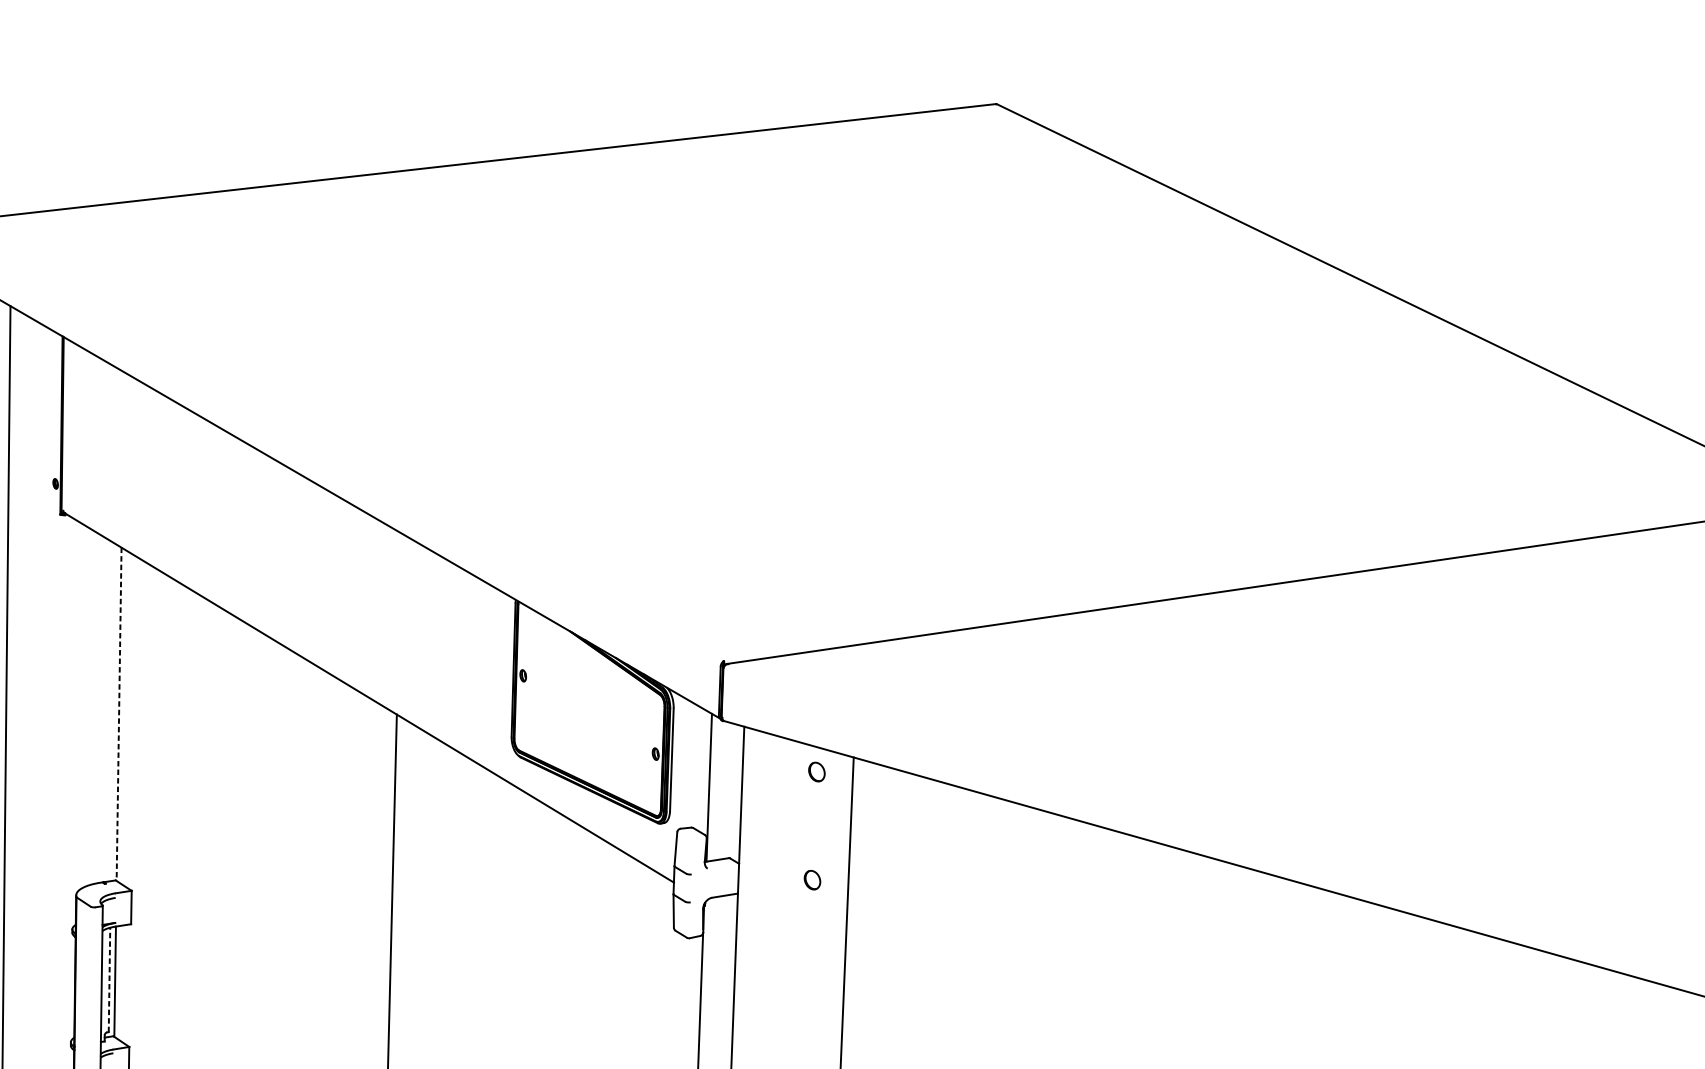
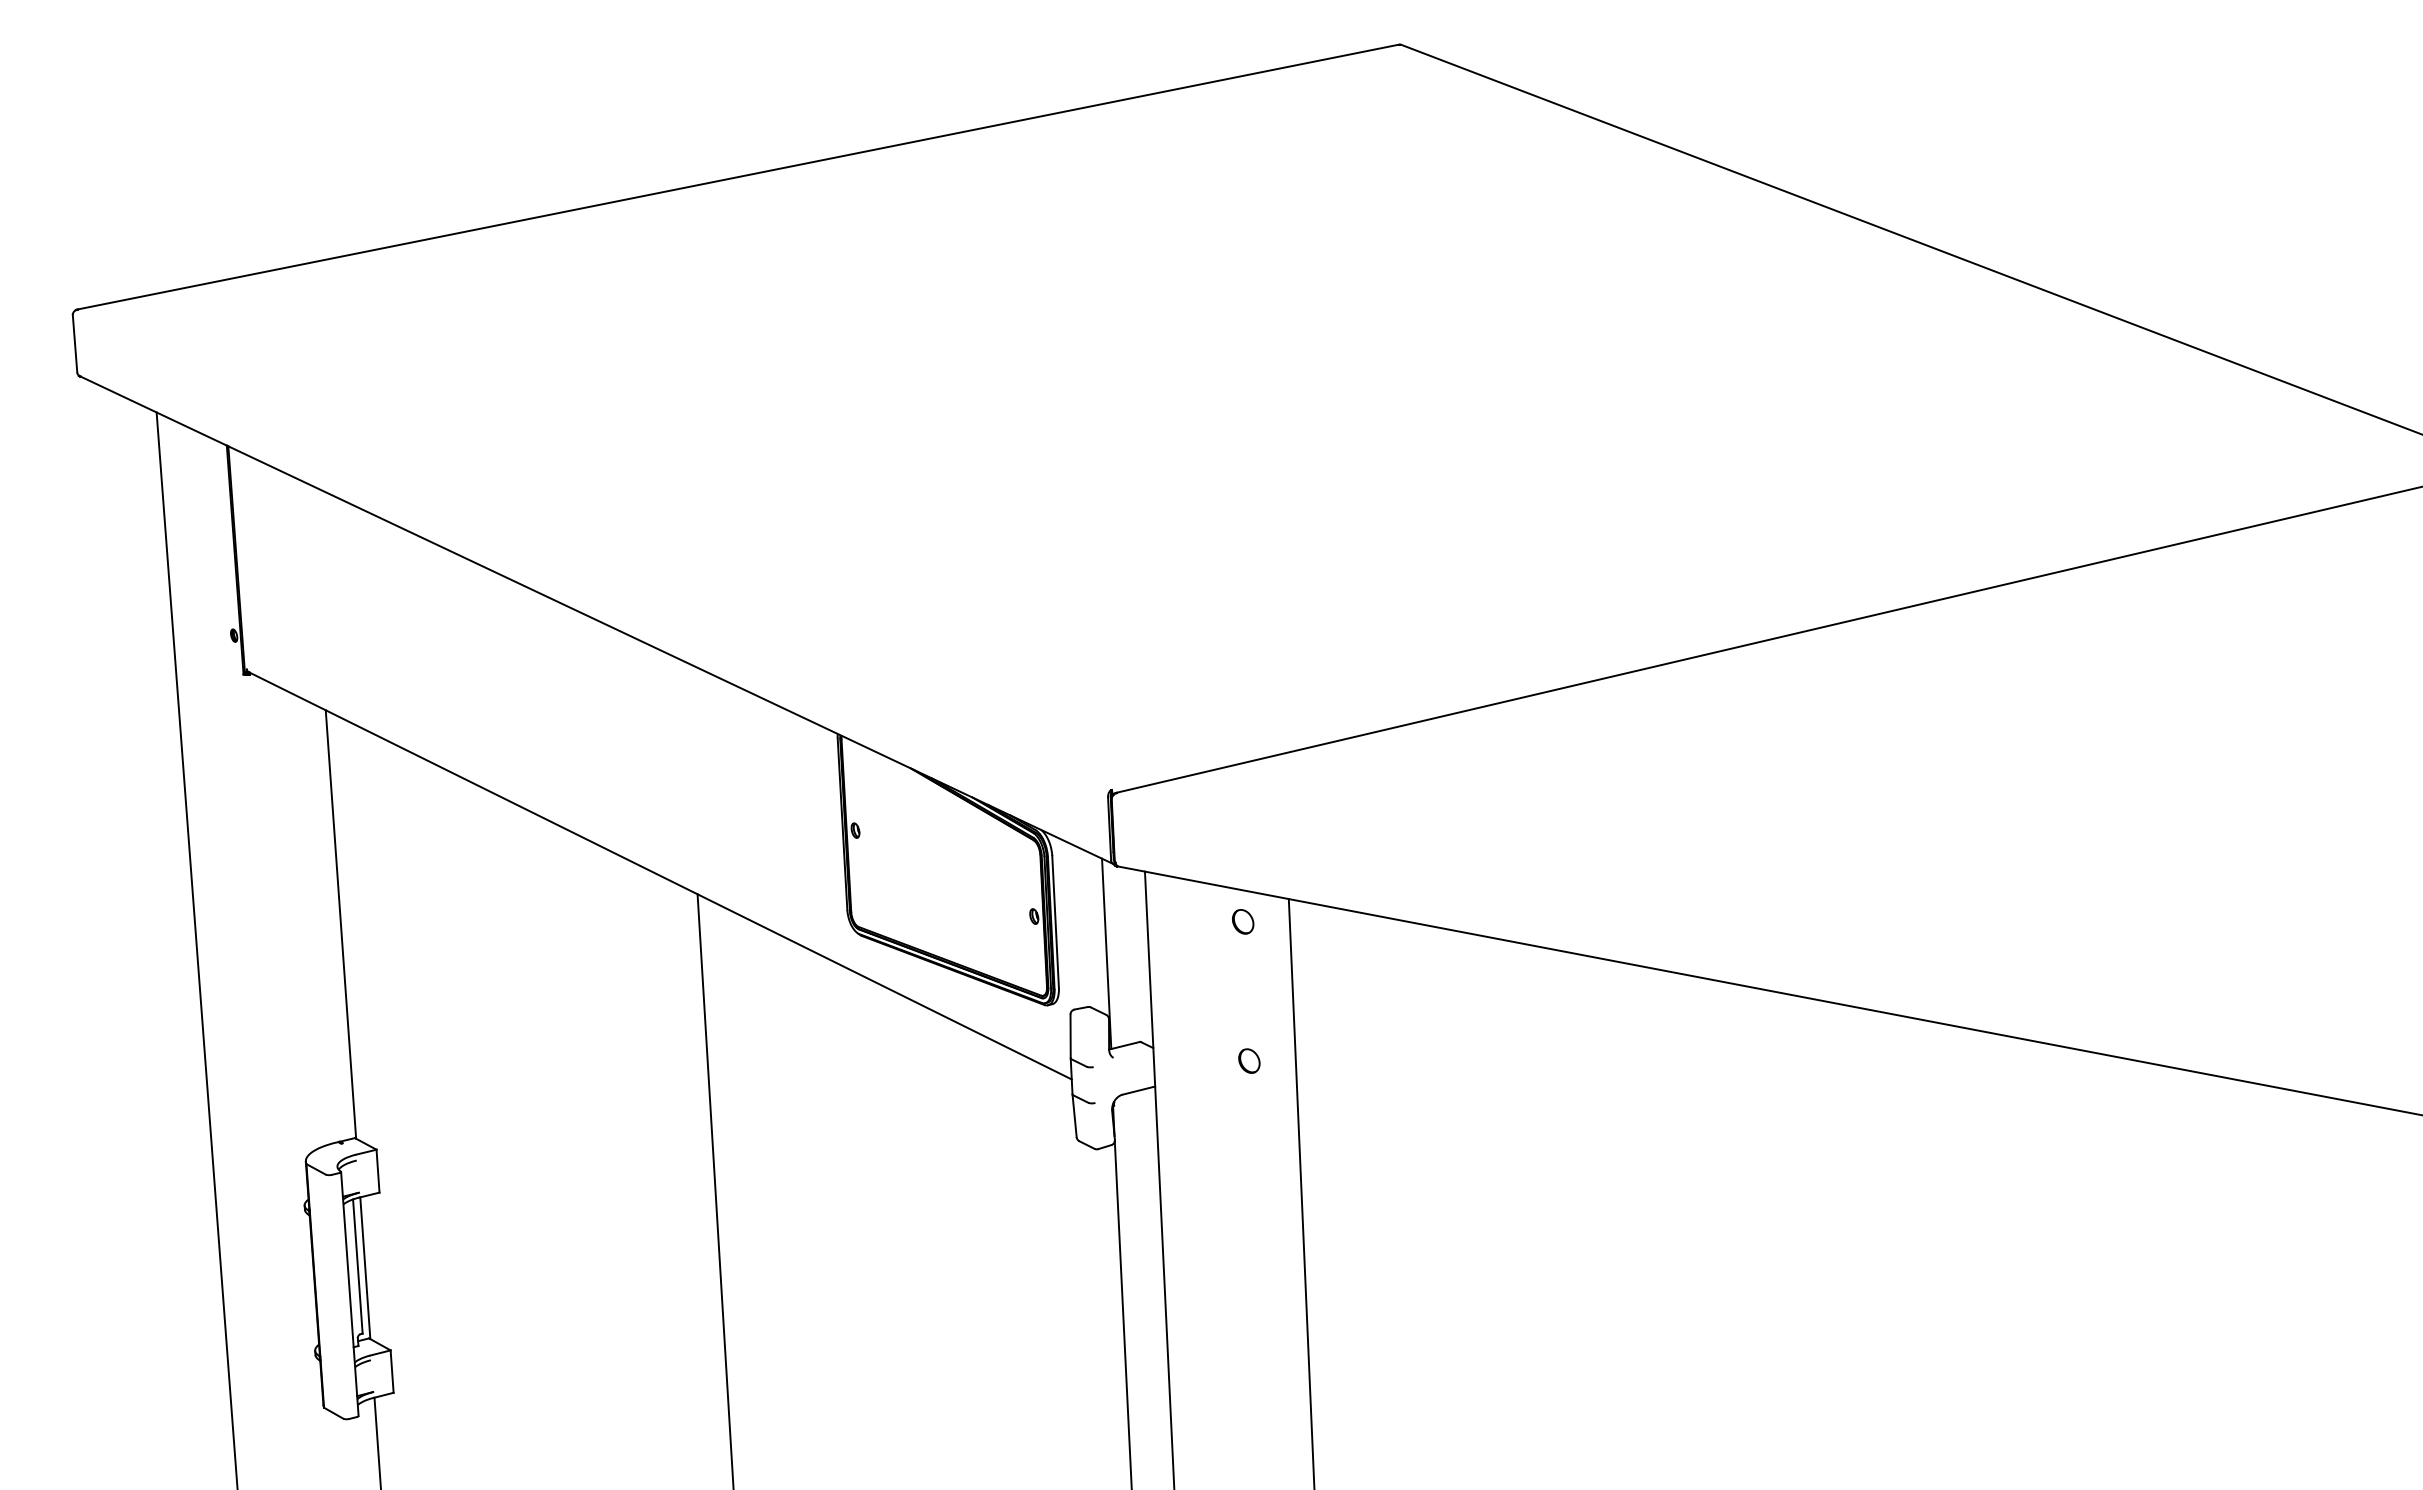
line: (118, 714) -> (340, 924), dashed -> solid
line: (109, 979) -> (357, 1266), dashed -> solid

